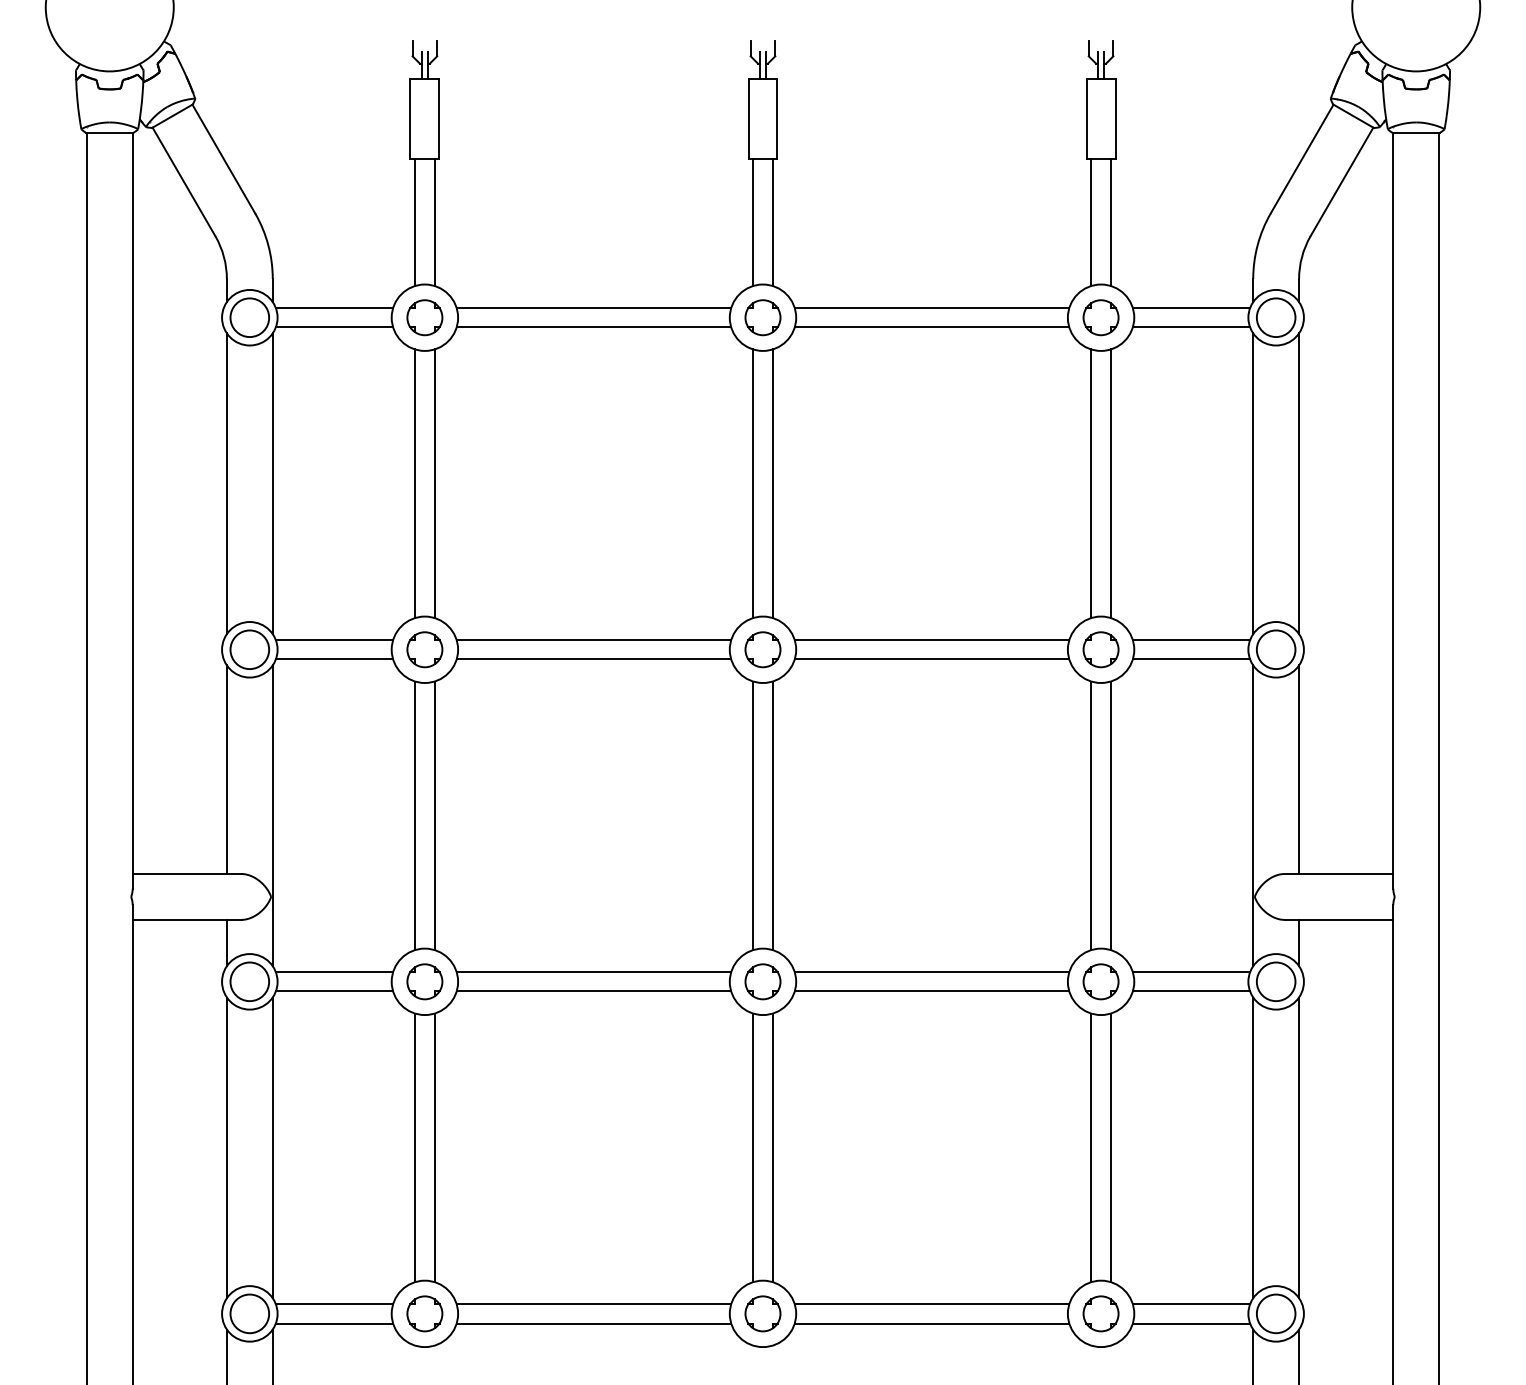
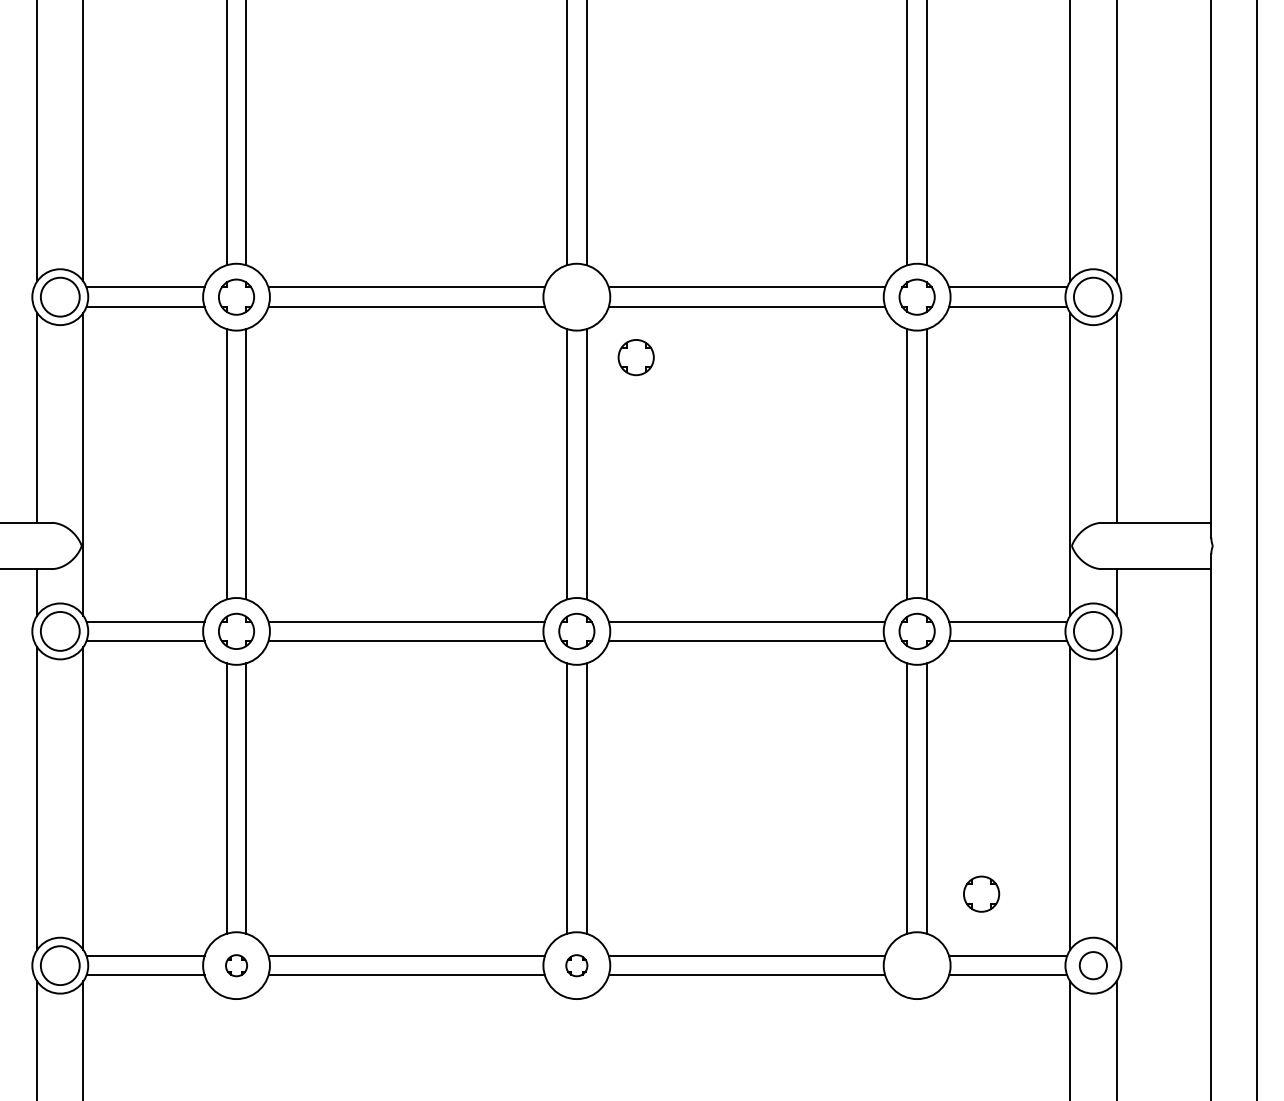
part: (762, 649) -> (635, 357), moved
part: (424, 1313) -> (236, 965), size x0.6
part: (762, 1313) -> (576, 965), size x0.6
part: (1100, 1313) -> (981, 893), moved
circle: (1275, 1313) -> (1092, 965), size x0.7

